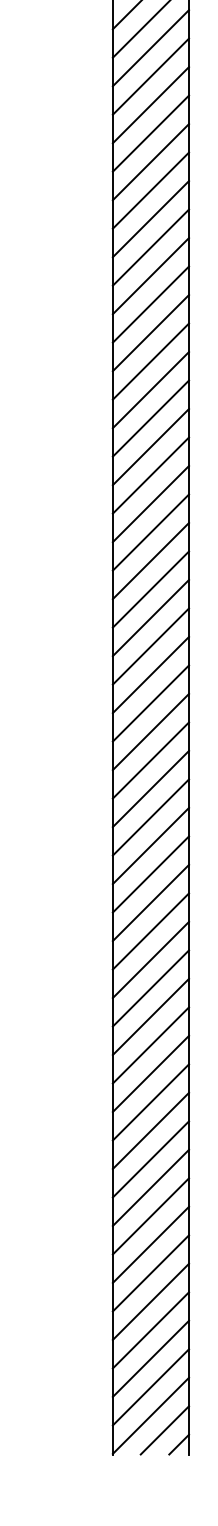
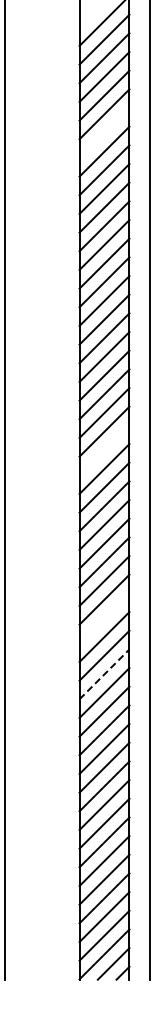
line: (150, 161) -> (104, 132), removed
line: (150, 646) -> (104, 450), removed
line: (150, 903) -> (104, 618), removed
line: (150, 988) -> (104, 674), solid -> dashed

